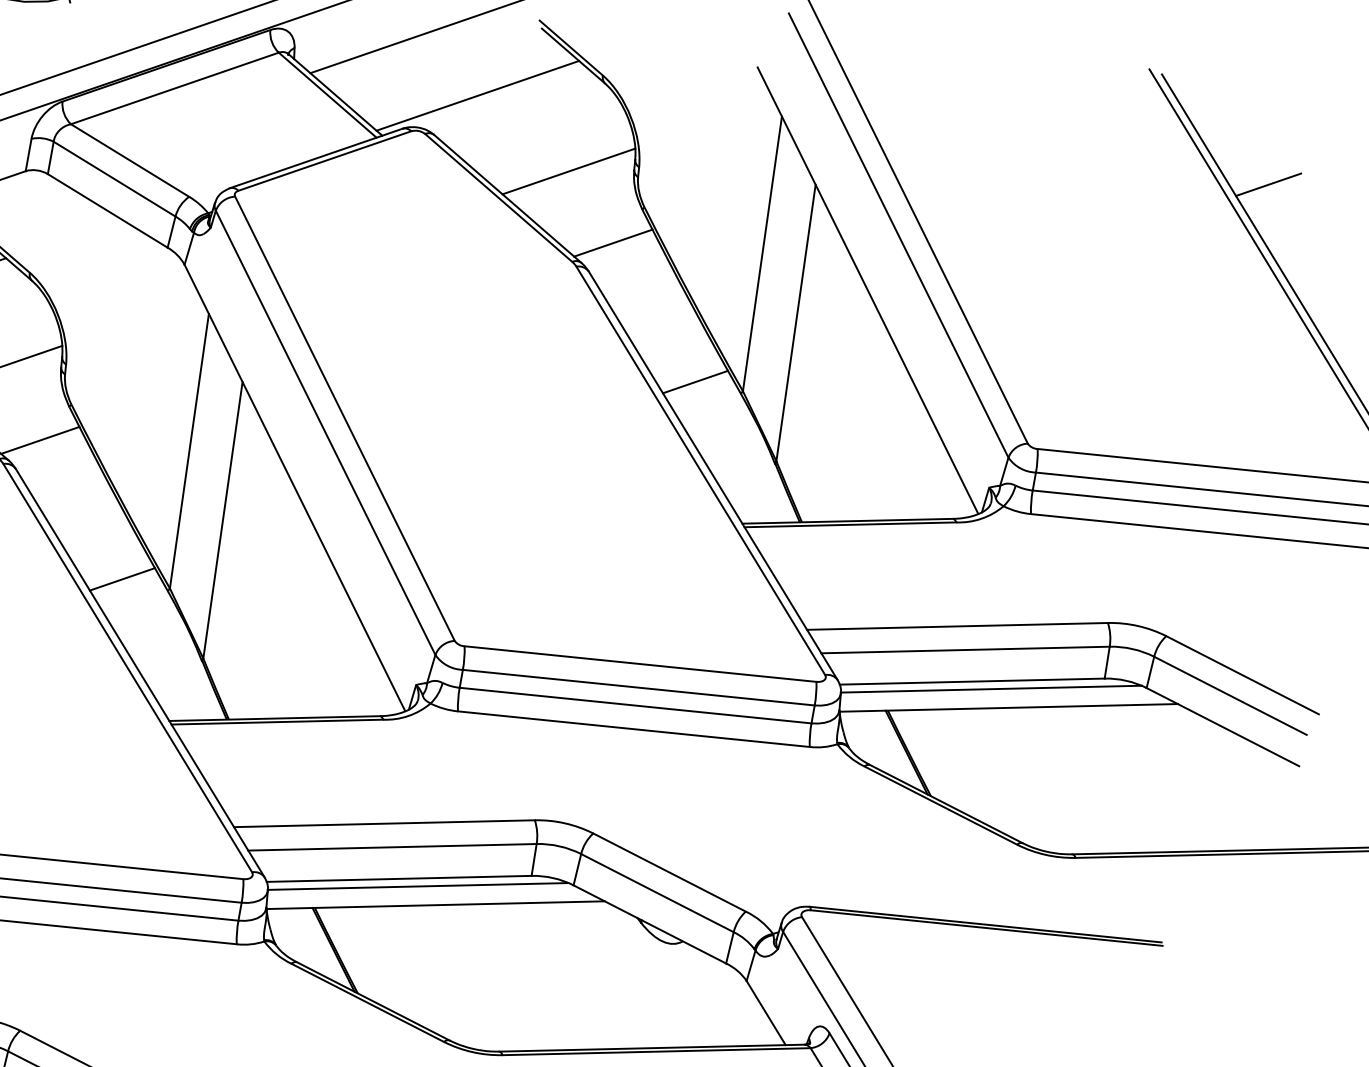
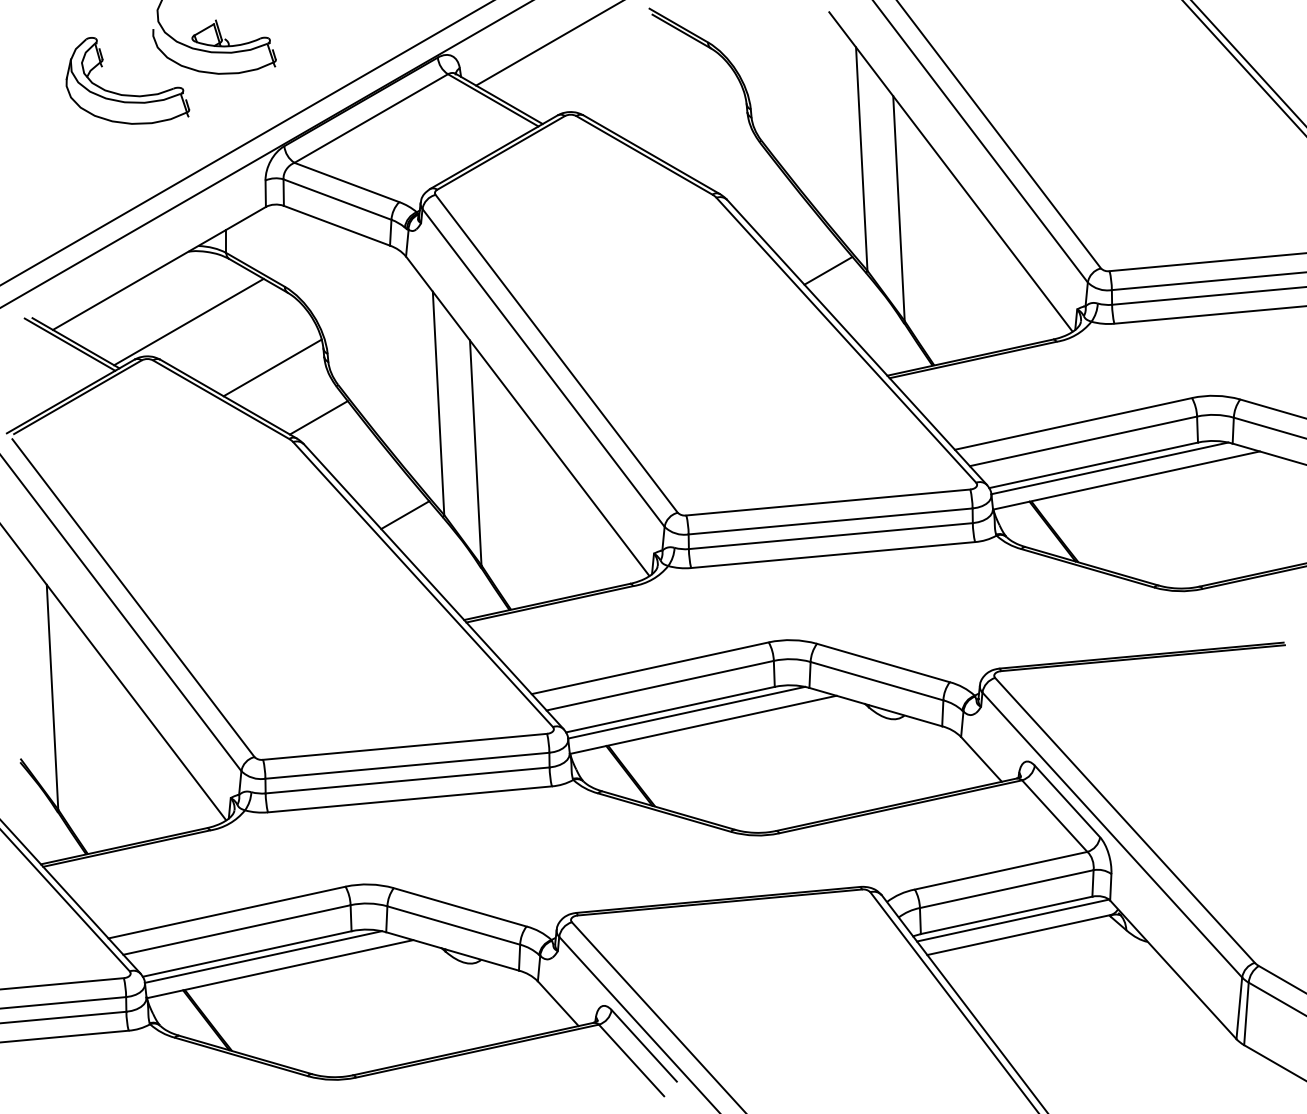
line: (477, 95) -> (611, 77), removed
line: (568, 171) -> (695, 123), removed
line: (1268, 184) -> (1251, 26), removed
line: (613, 243) -> (742, 173), removed

